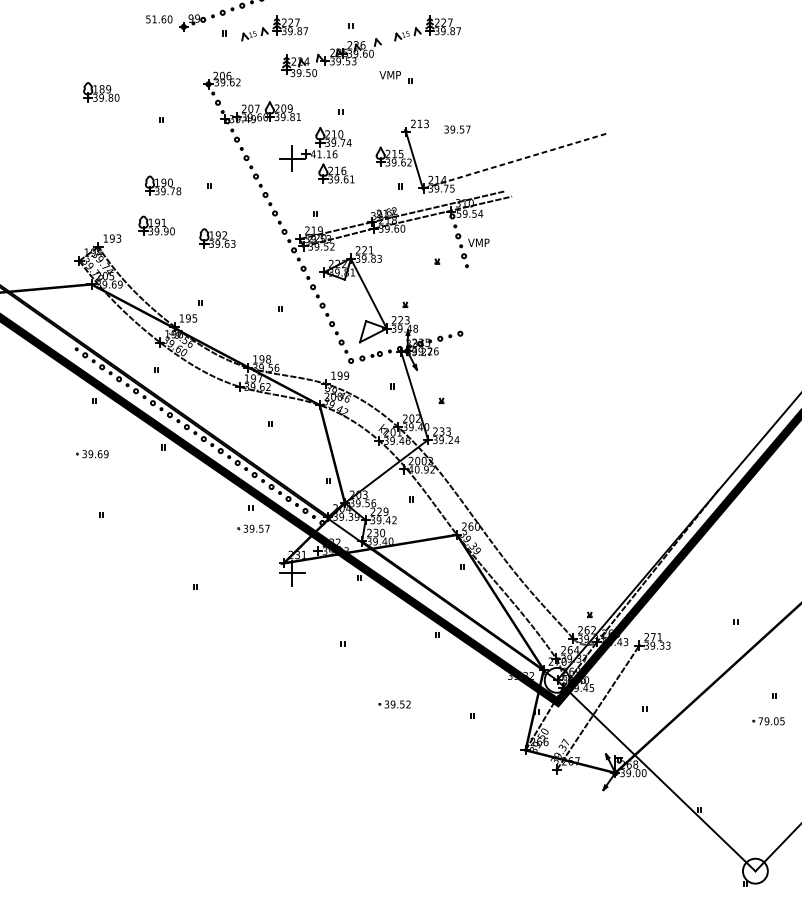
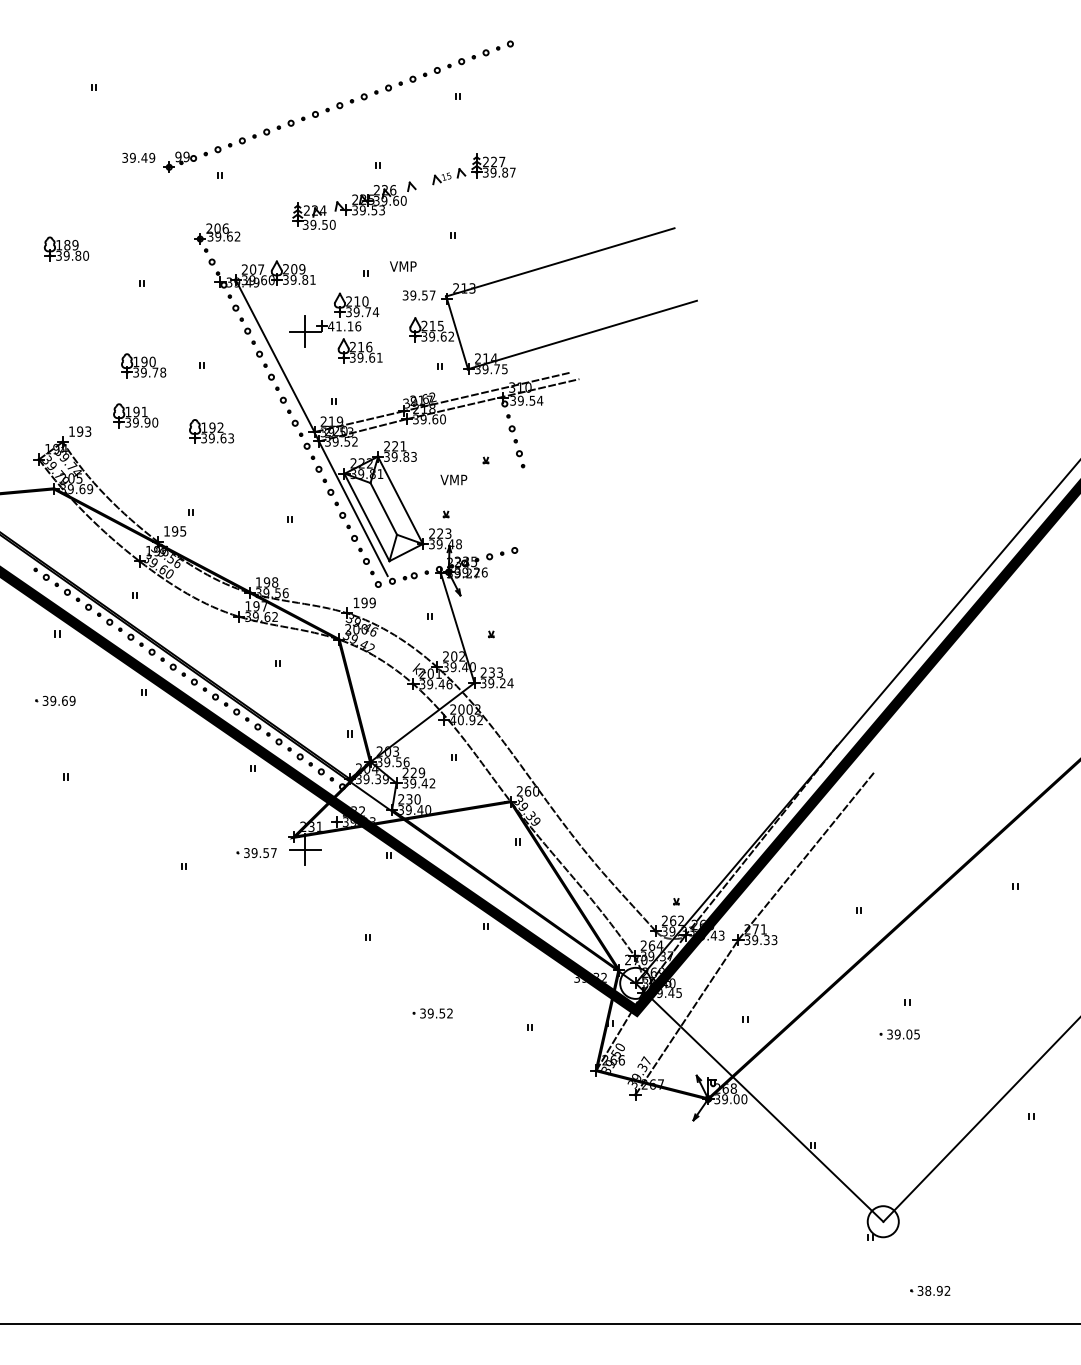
text: (159, 19) -> (138, 157), 51.60 -> 39.49
part: (274, 28) -> (282, 169), removed
text: (390, 75) -> (403, 266), moved
line: (496, 103) -> (560, 262), added
text: (456, 129) -> (418, 295), moved
line: (514, 161) -> (582, 335), dashed -> solid
line: (267, 177) -> (274, 355), added
text: (458, 213) -> (512, 400), 59.54 -> 39.54
text: (478, 242) -> (453, 479), moved
line: (330, 300) -> (352, 508), added
line: (355, 300) -> (383, 508), added
line: (341, 307) -> (366, 517), added
part: (253, 529) -> (256, 853), moved
line: (693, 577) -> (806, 855), added
text: (760, 721) -> (889, 1034), 79.05 -> 39.05

